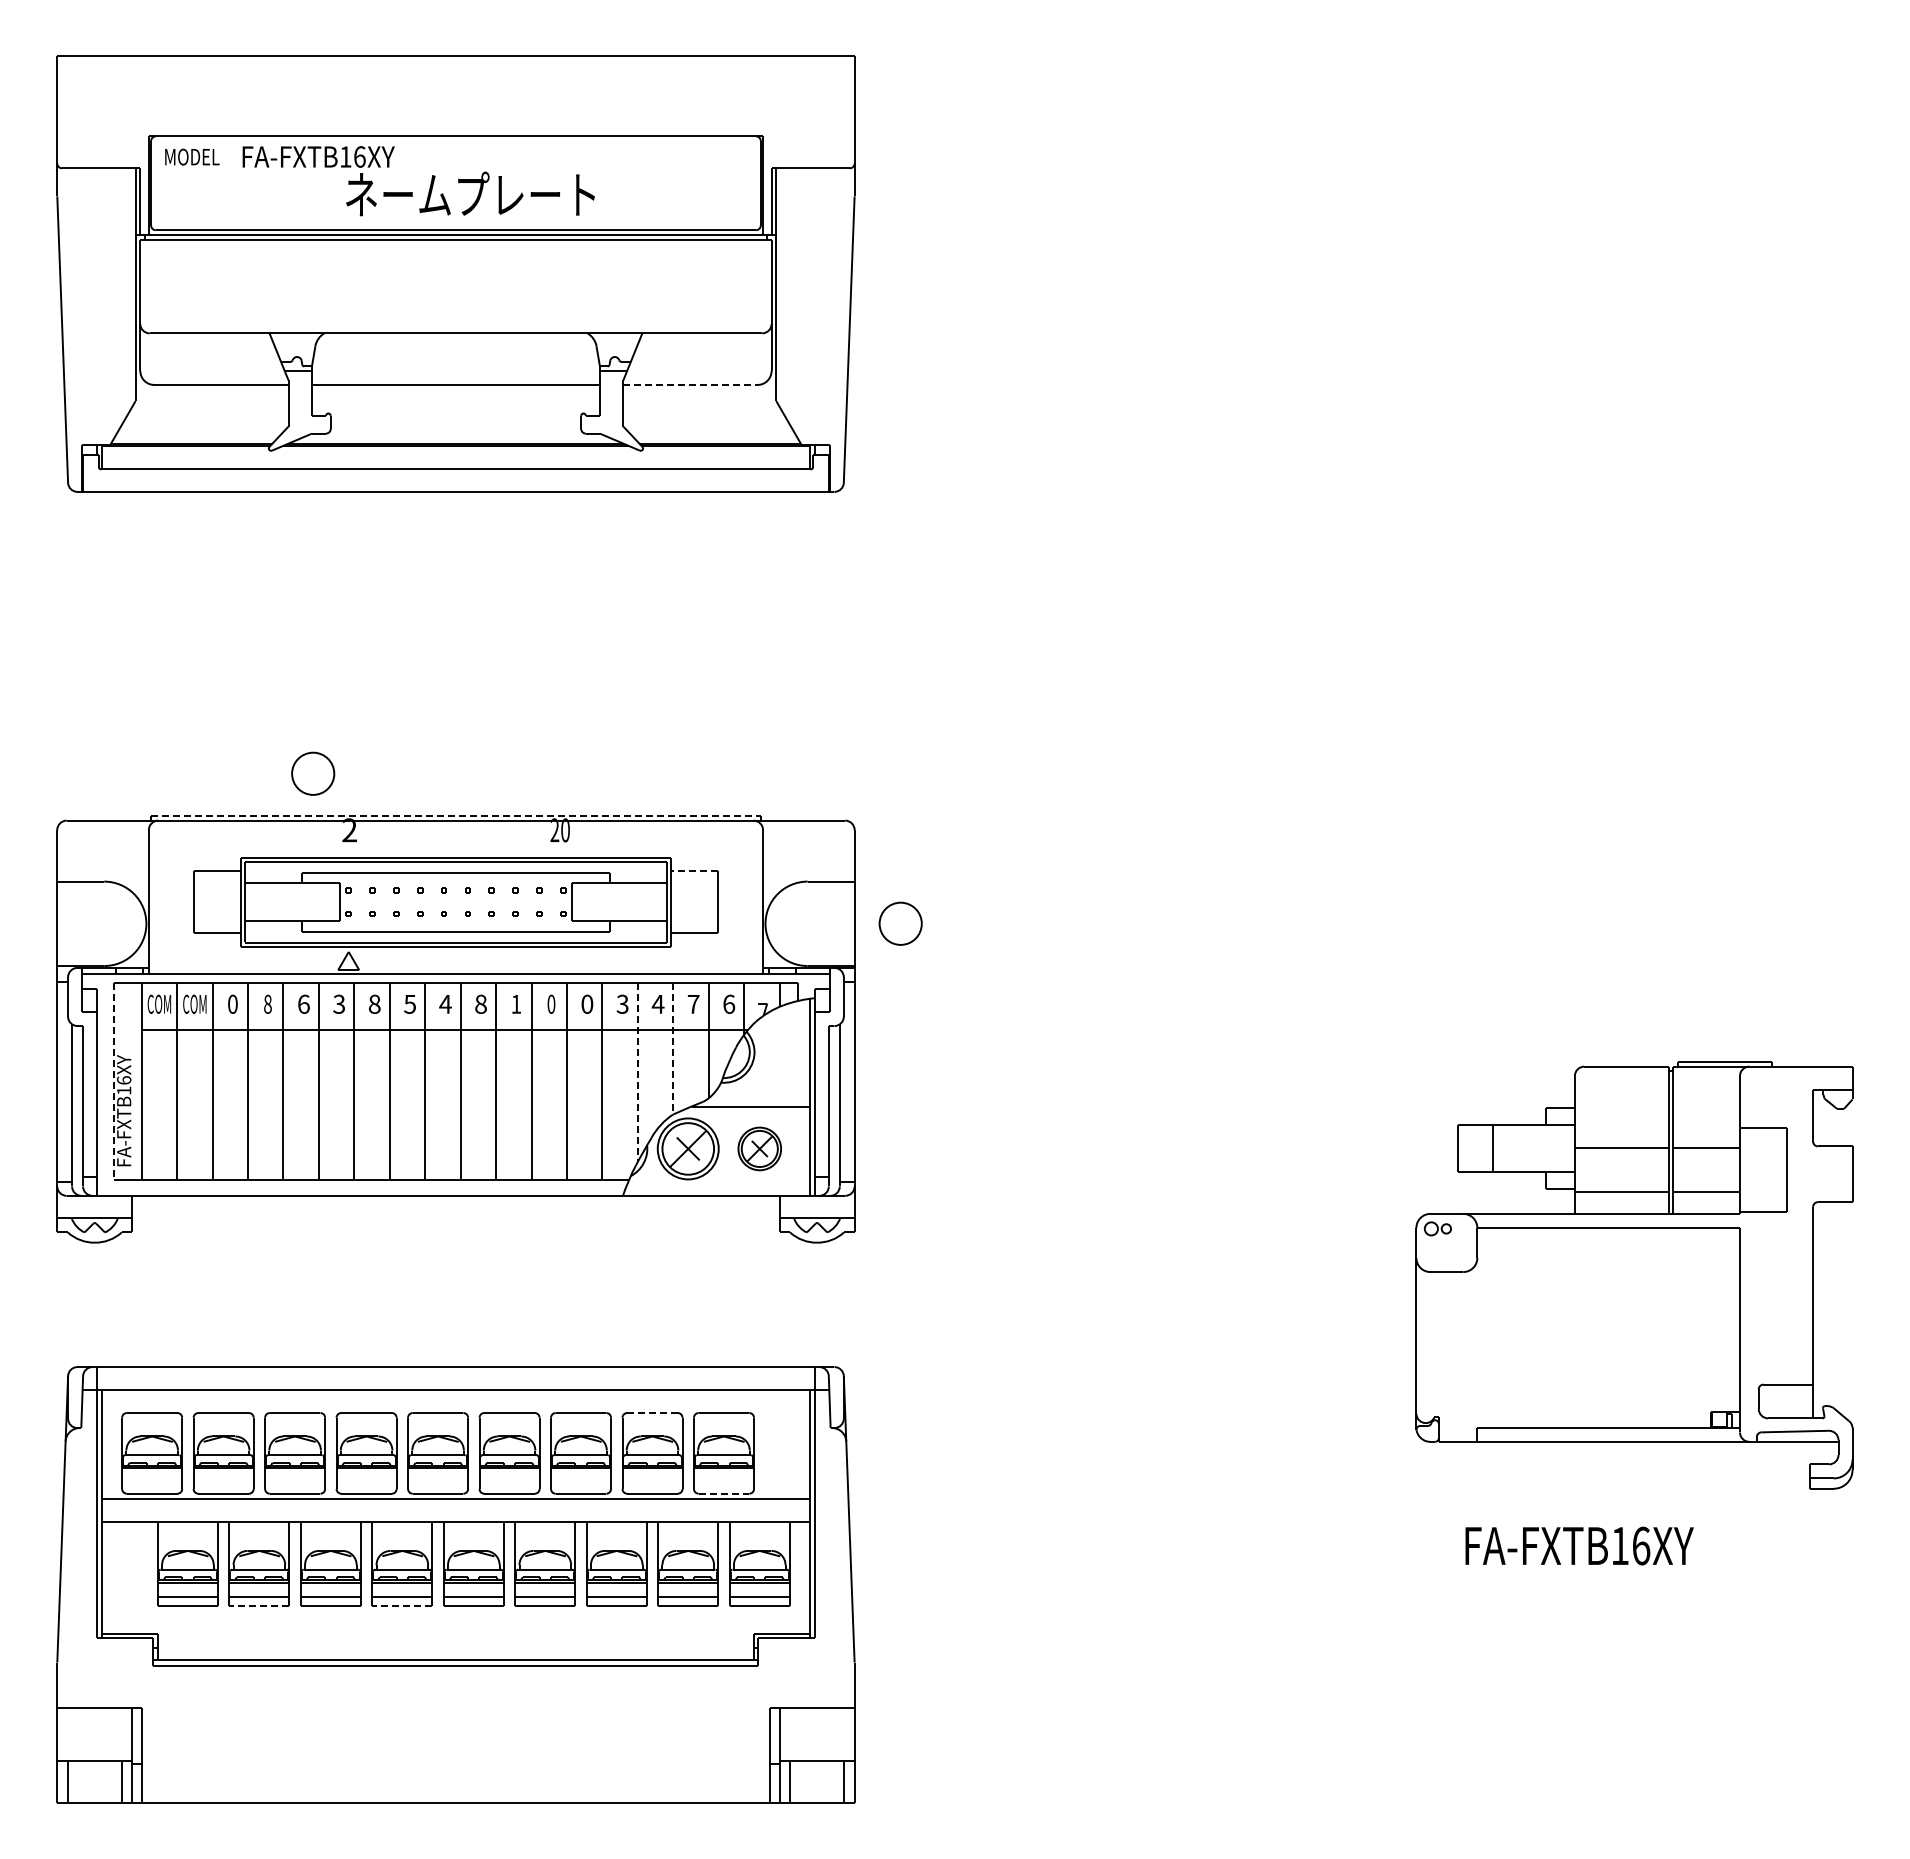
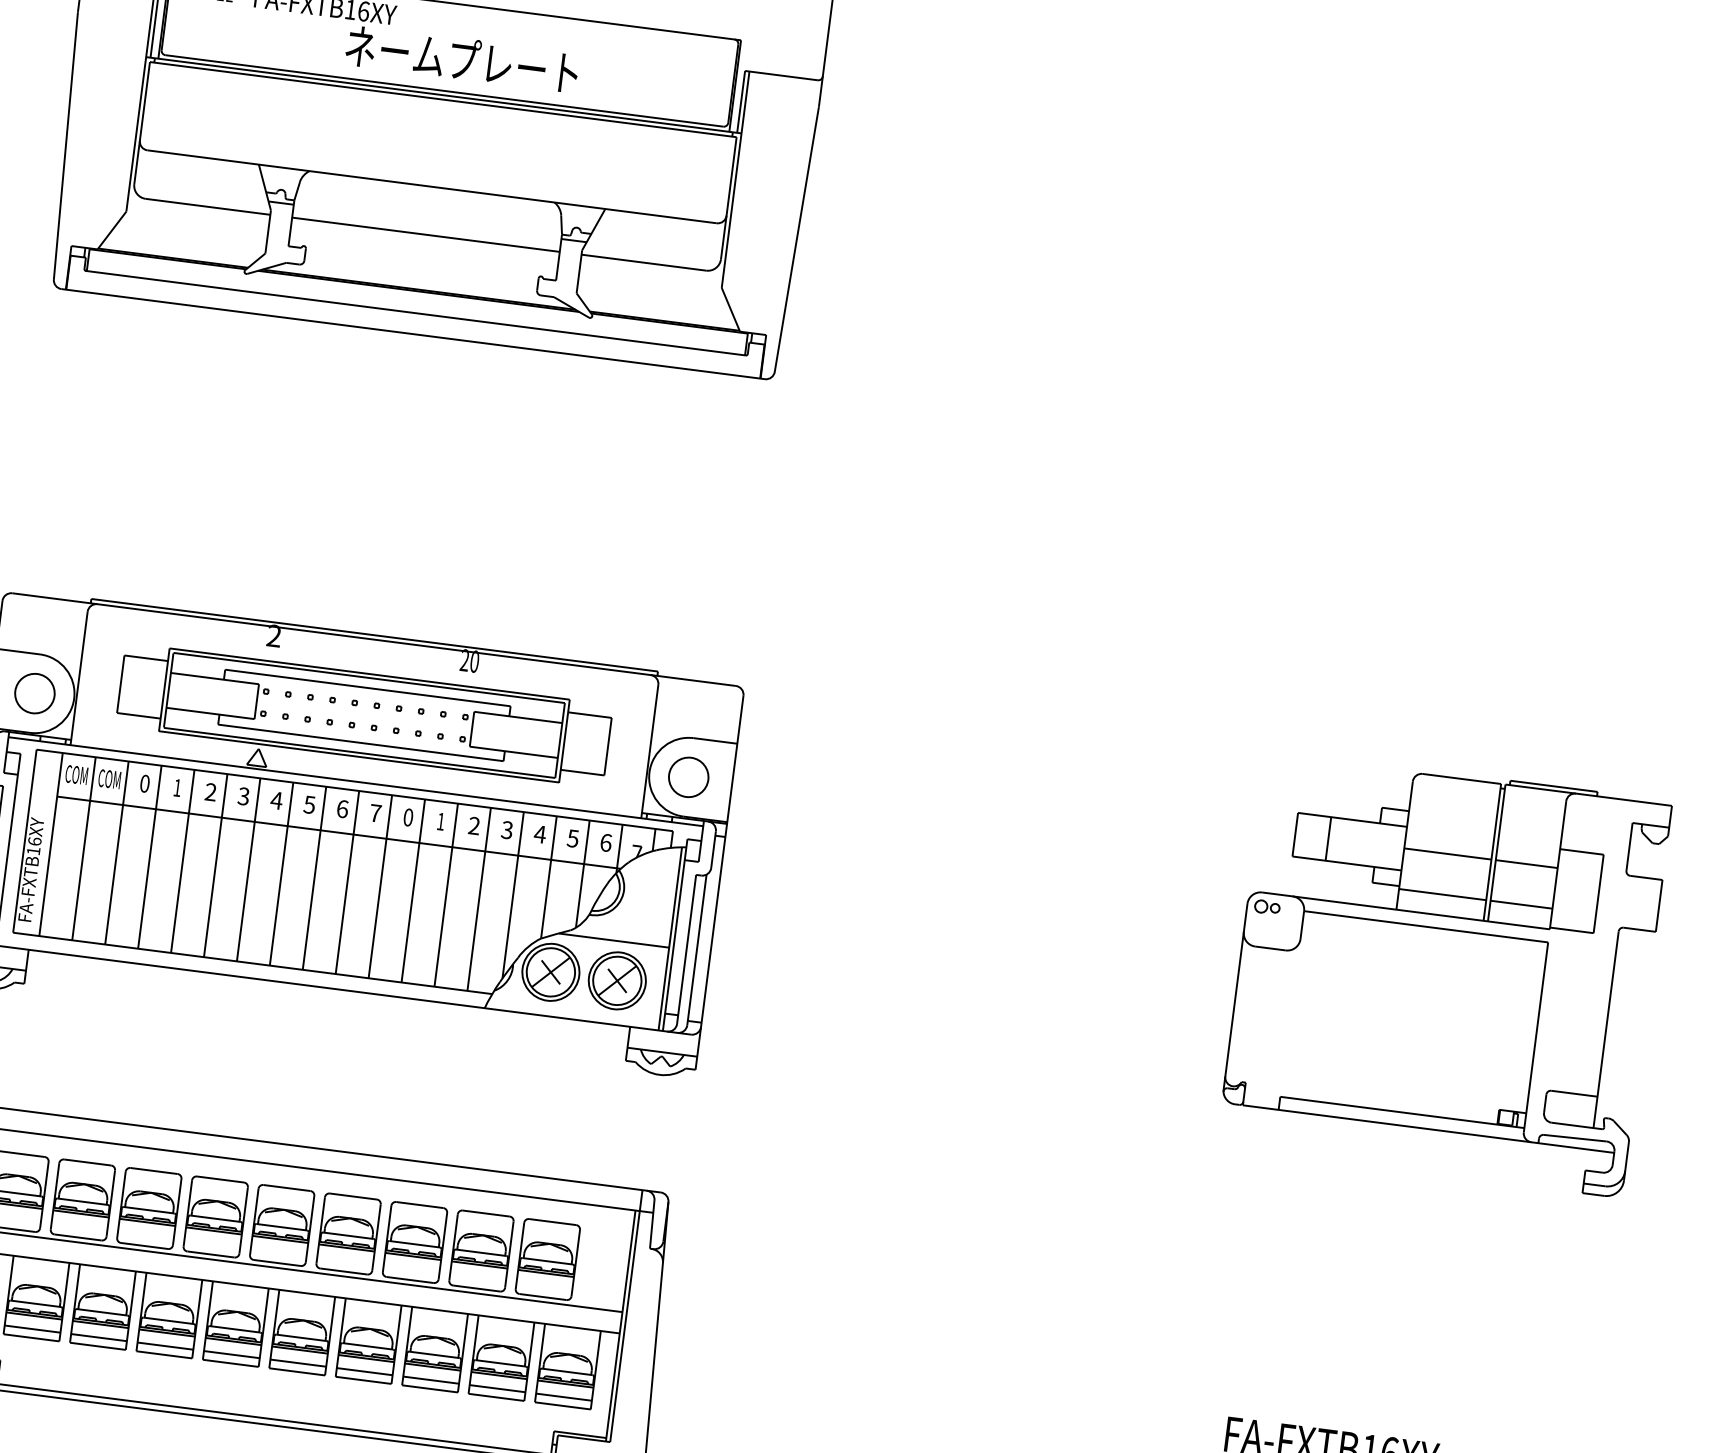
line: (690, 384) -> (644, 262), dashed -> solid
part: (313, 773) -> (35, 693), moved
line: (455, 815) -> (374, 634), dashed -> solid
line: (694, 871) -> (589, 715), dashed -> solid
part: (900, 923) -> (688, 777), moved
text: (267, 1003) -> (177, 787), 8 -> 1
text: (303, 1003) -> (210, 791), 6 -> 2
text: (374, 1003) -> (276, 799), 8 -> 4
text: (445, 1003) -> (342, 808), 4 -> 6
text: (480, 1003) -> (375, 812), 8 -> 7
text: (516, 1003) -> (408, 816), 1 -> 0
text: (551, 1003) -> (441, 820), 0 -> 1
text: (587, 1003) -> (474, 825), 0 -> 2
text: (693, 1004) -> (572, 838), 7 -> 5
line: (673, 1048) -> (549, 877), dashed -> solid
line: (637, 1072) -> (512, 895), dashed -> solid
line: (113, 1081) -> (24, 841), dashed -> solid
part: (759, 1148) -> (617, 980), size x1.43
part: (1634, 1275) -> (1444, 974), moved
line: (653, 1413) -> (487, 1214), dashed -> solid
line: (724, 1493) -> (543, 1296), dashed -> solid
line: (258, 1606) -> (97, 1346), dashed -> solid
line: (401, 1606) -> (229, 1363), dashed -> solid

